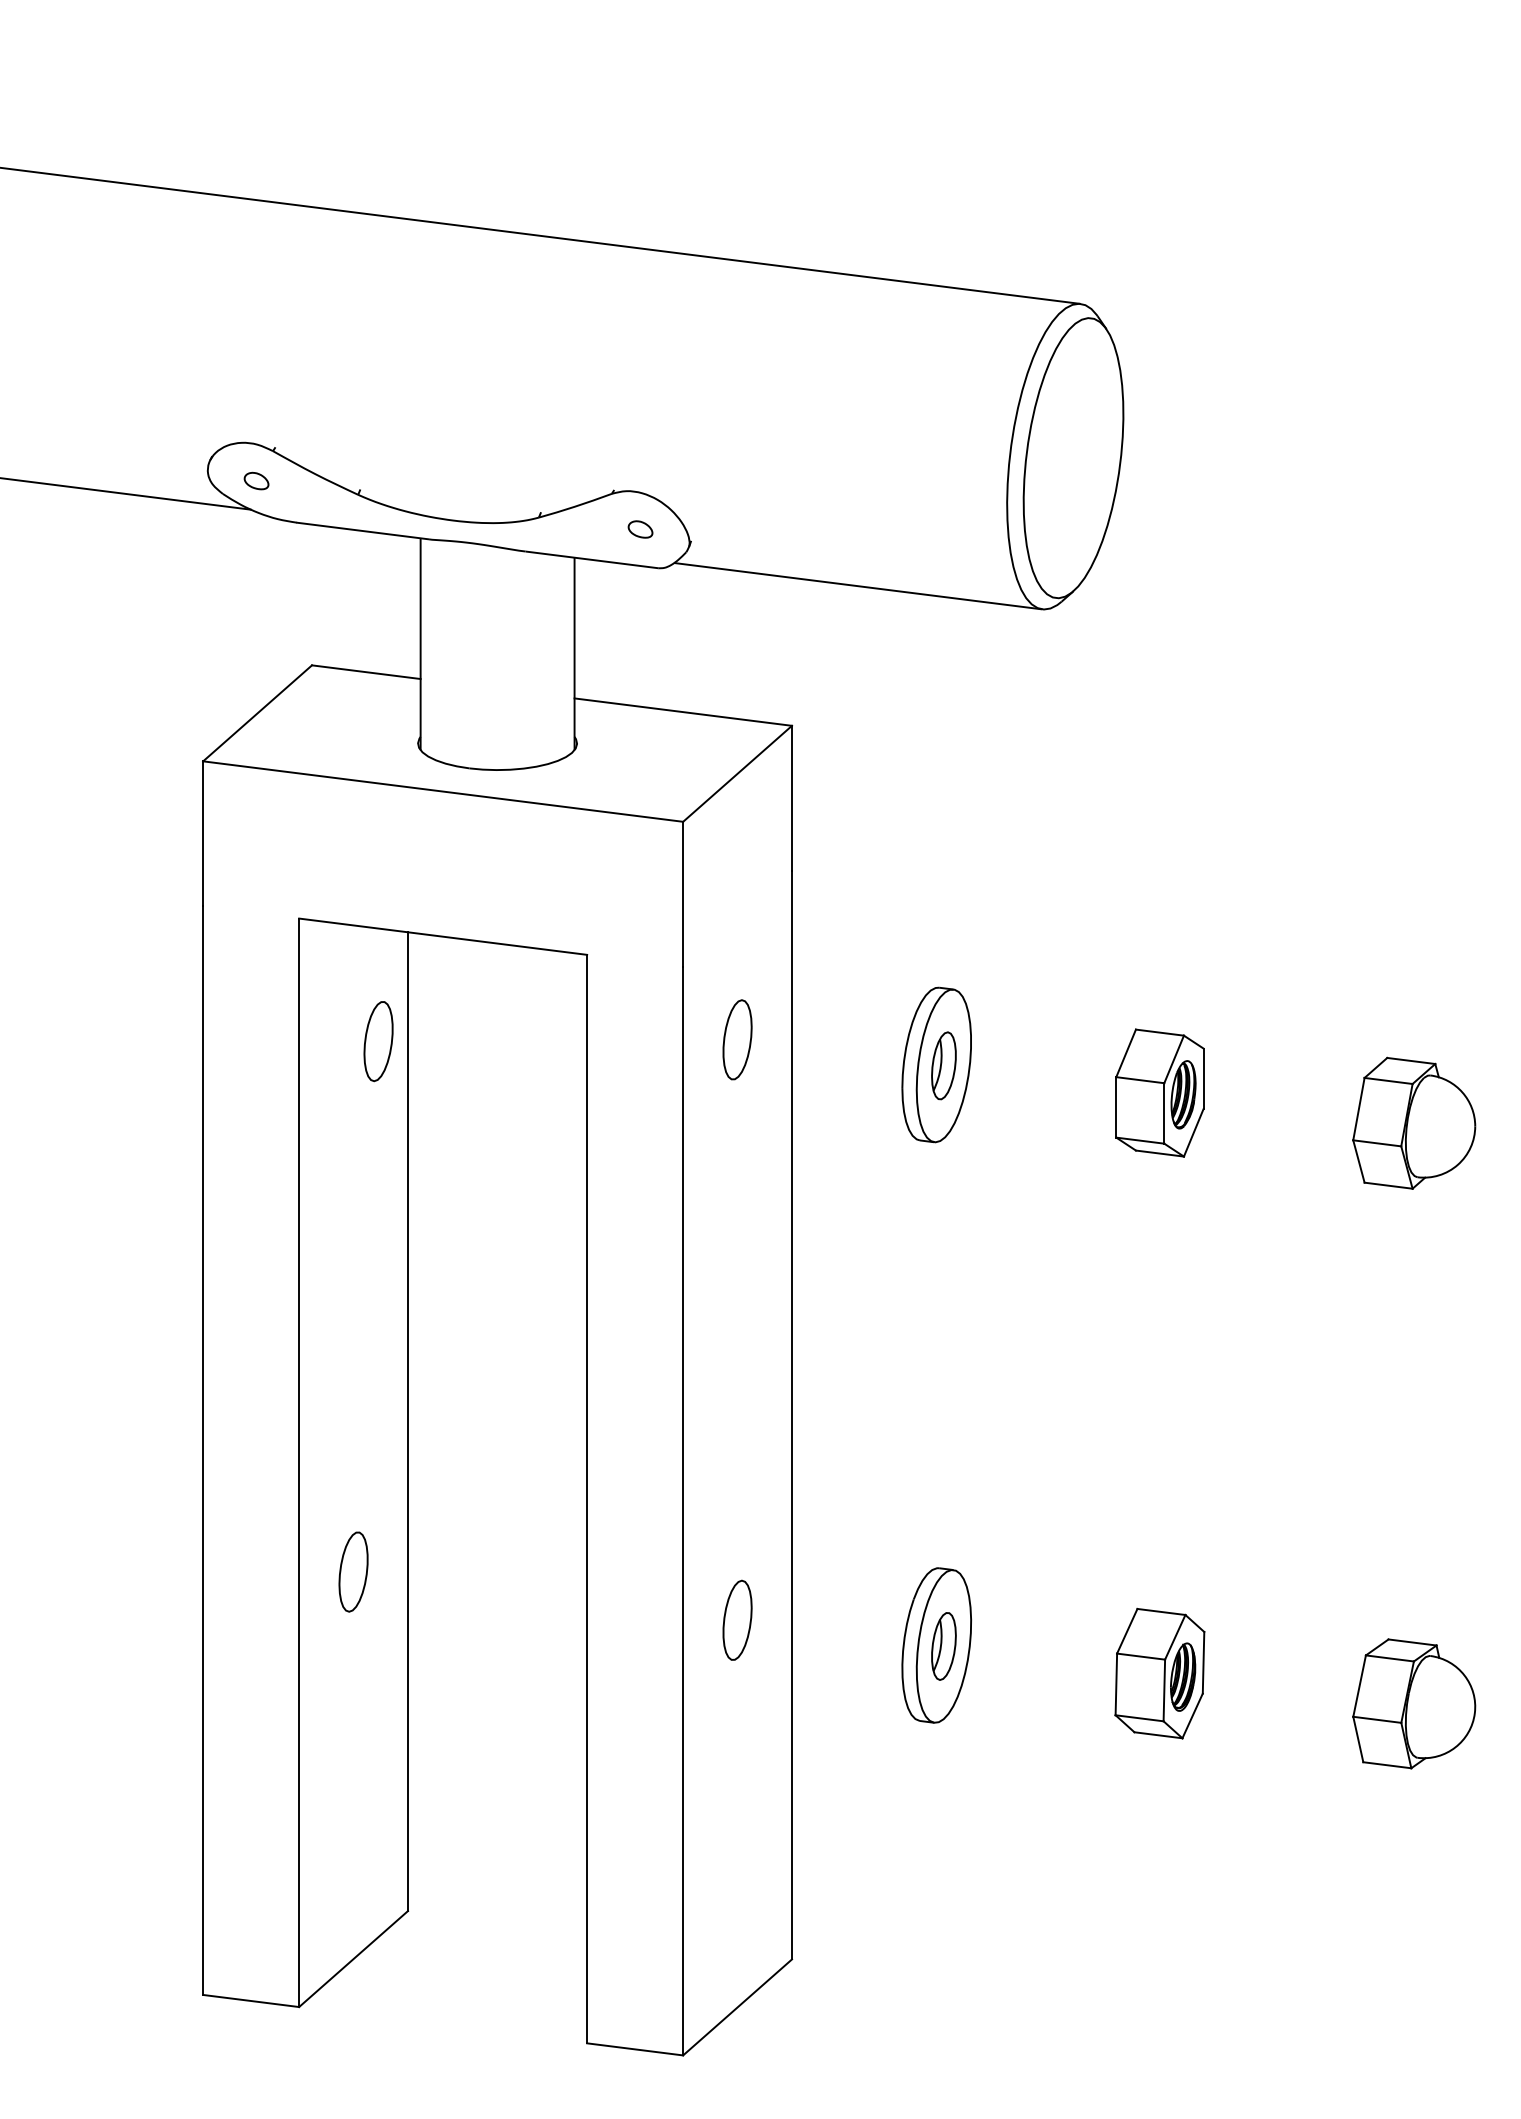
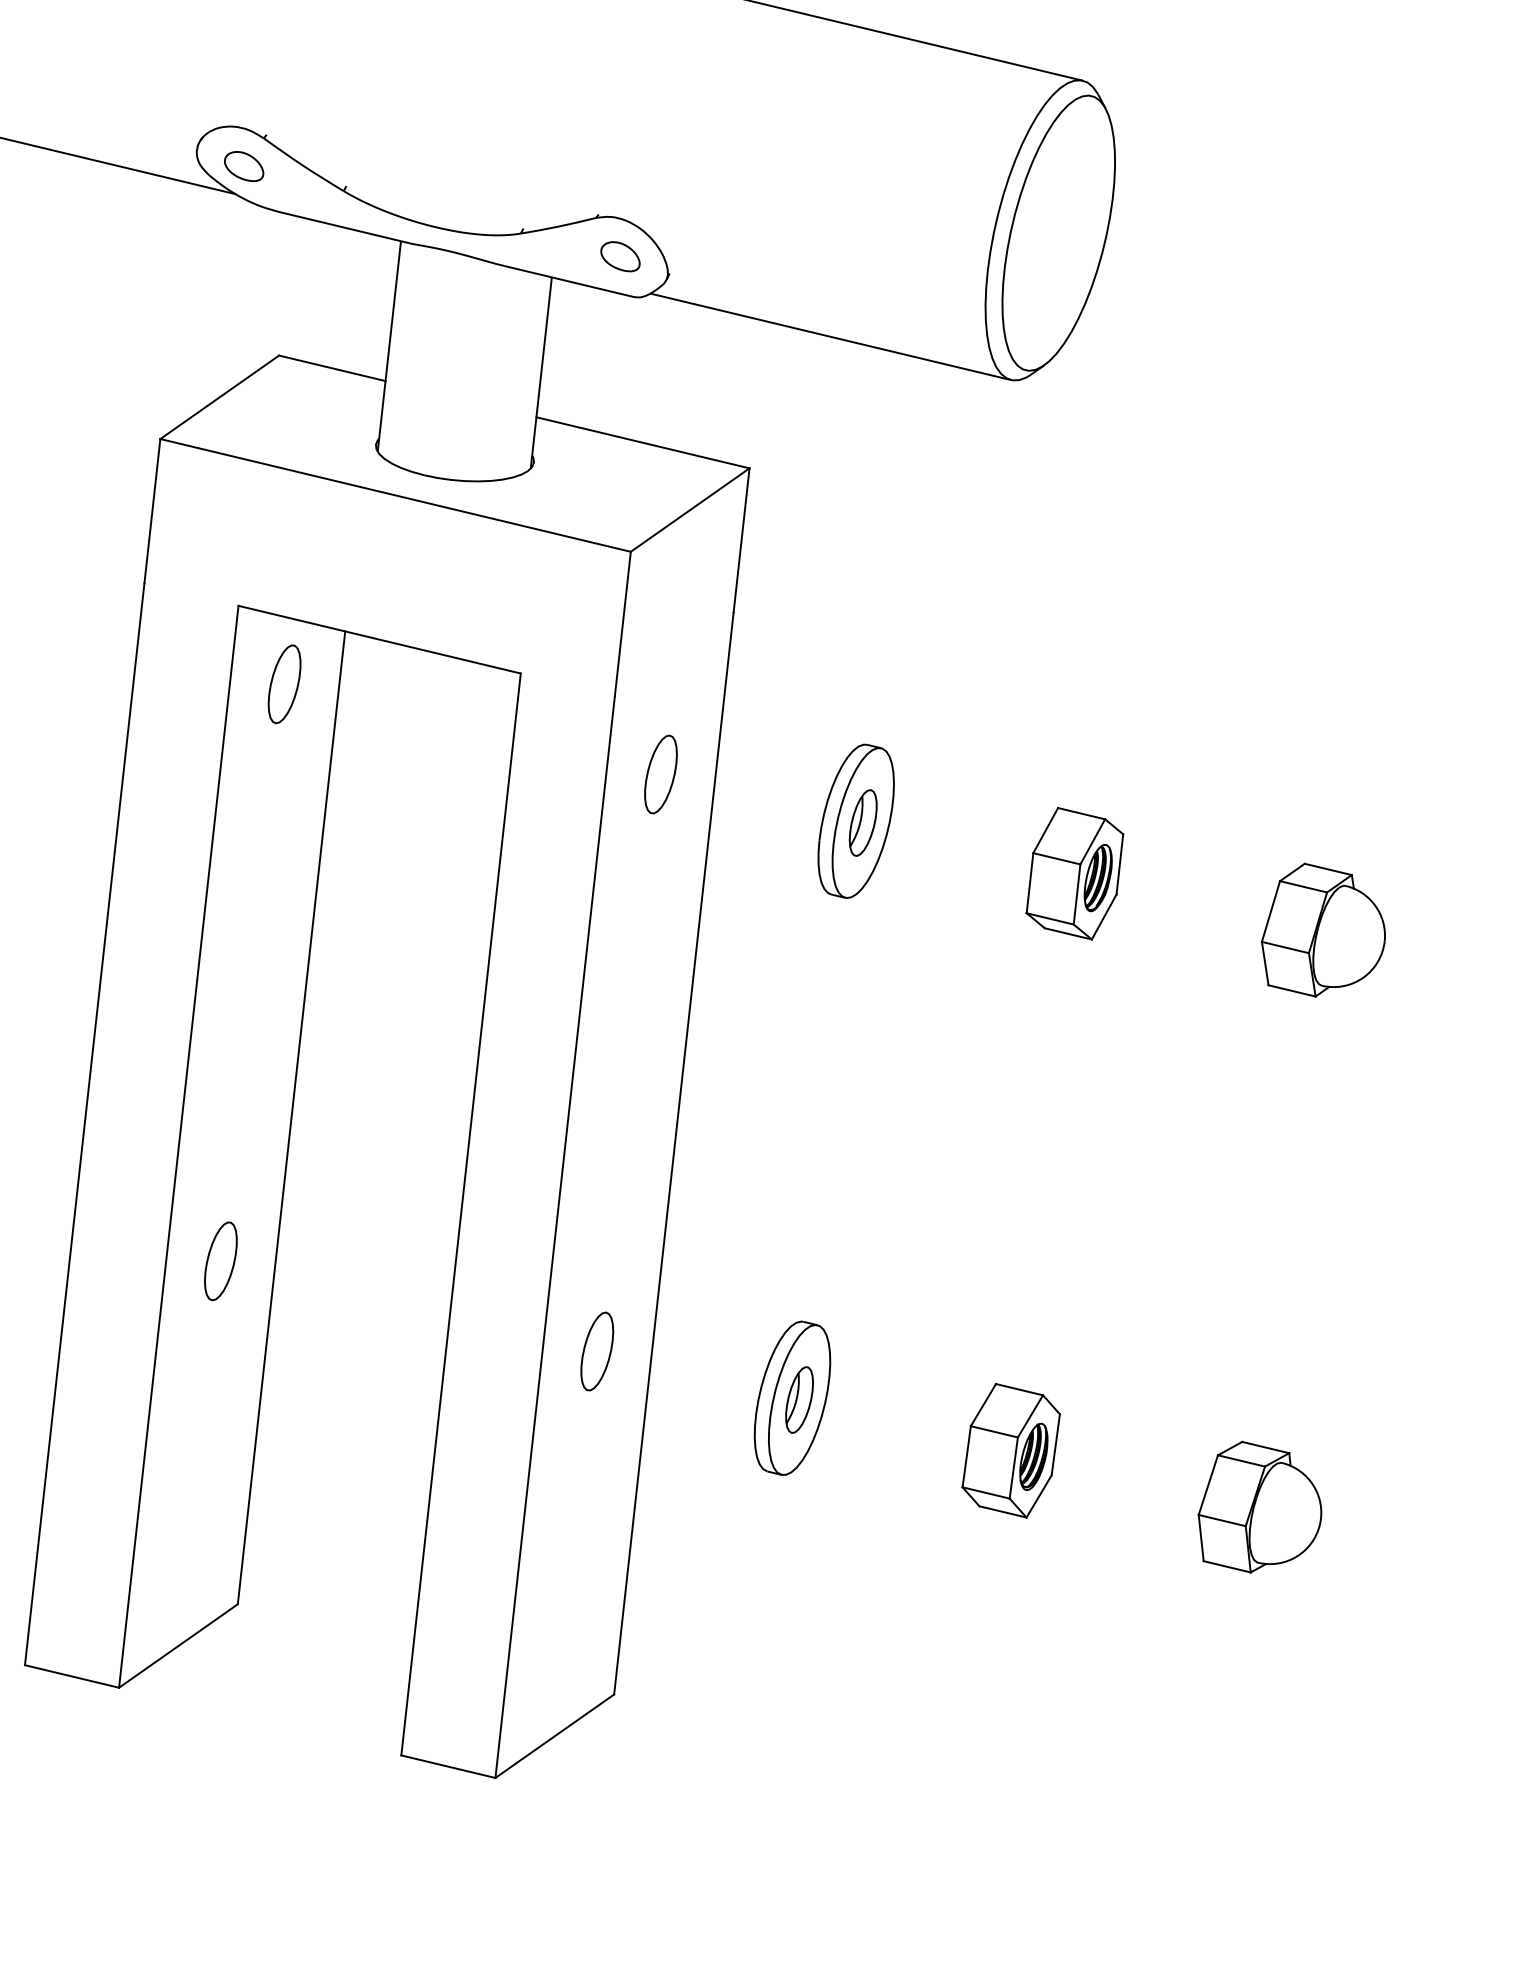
part: (256, 480) -> (244, 165), size x1.67
part: (640, 529) -> (620, 256), size x1.67
part: (378, 1041) -> (284, 684), moved

